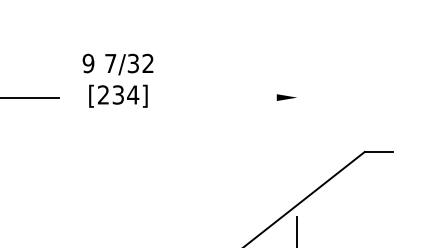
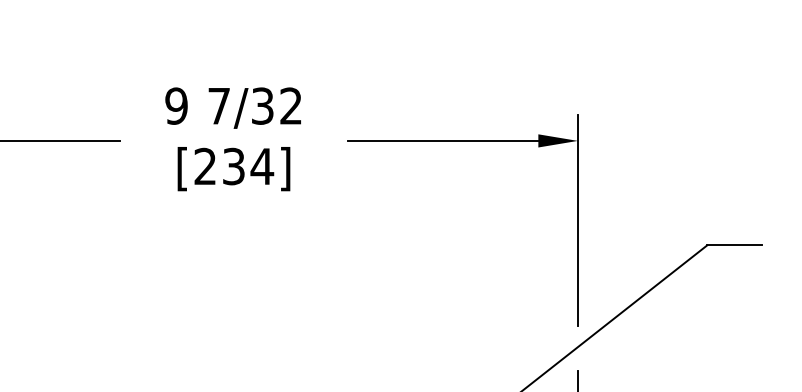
text: (117, 80) -> (232, 138), moved
line: (226, 97) -> (441, 140), added
line: (297, 138) -> (578, 219), added

